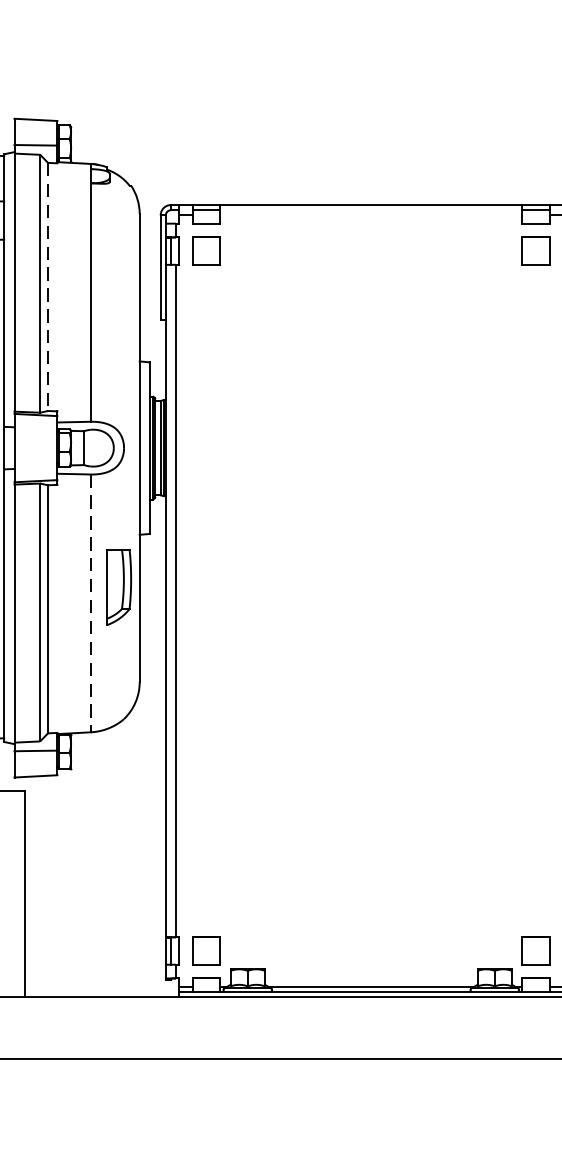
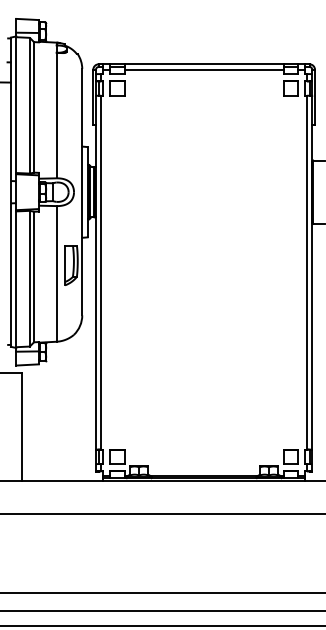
line: (370, 214) -> (203, 69), added
line: (48, 287) -> (34, 107), dashed -> solid
line: (90, 602) -> (56, 273), dashed -> solid

